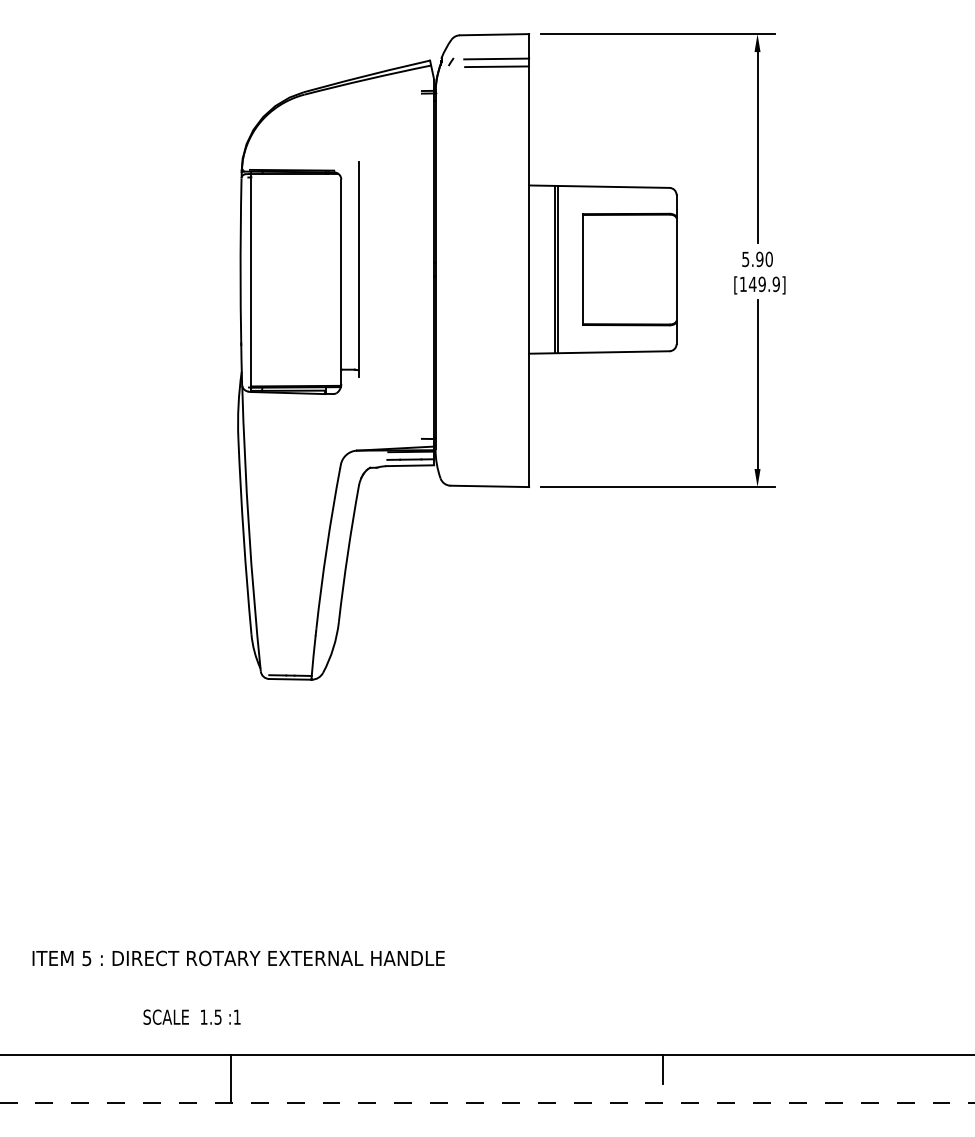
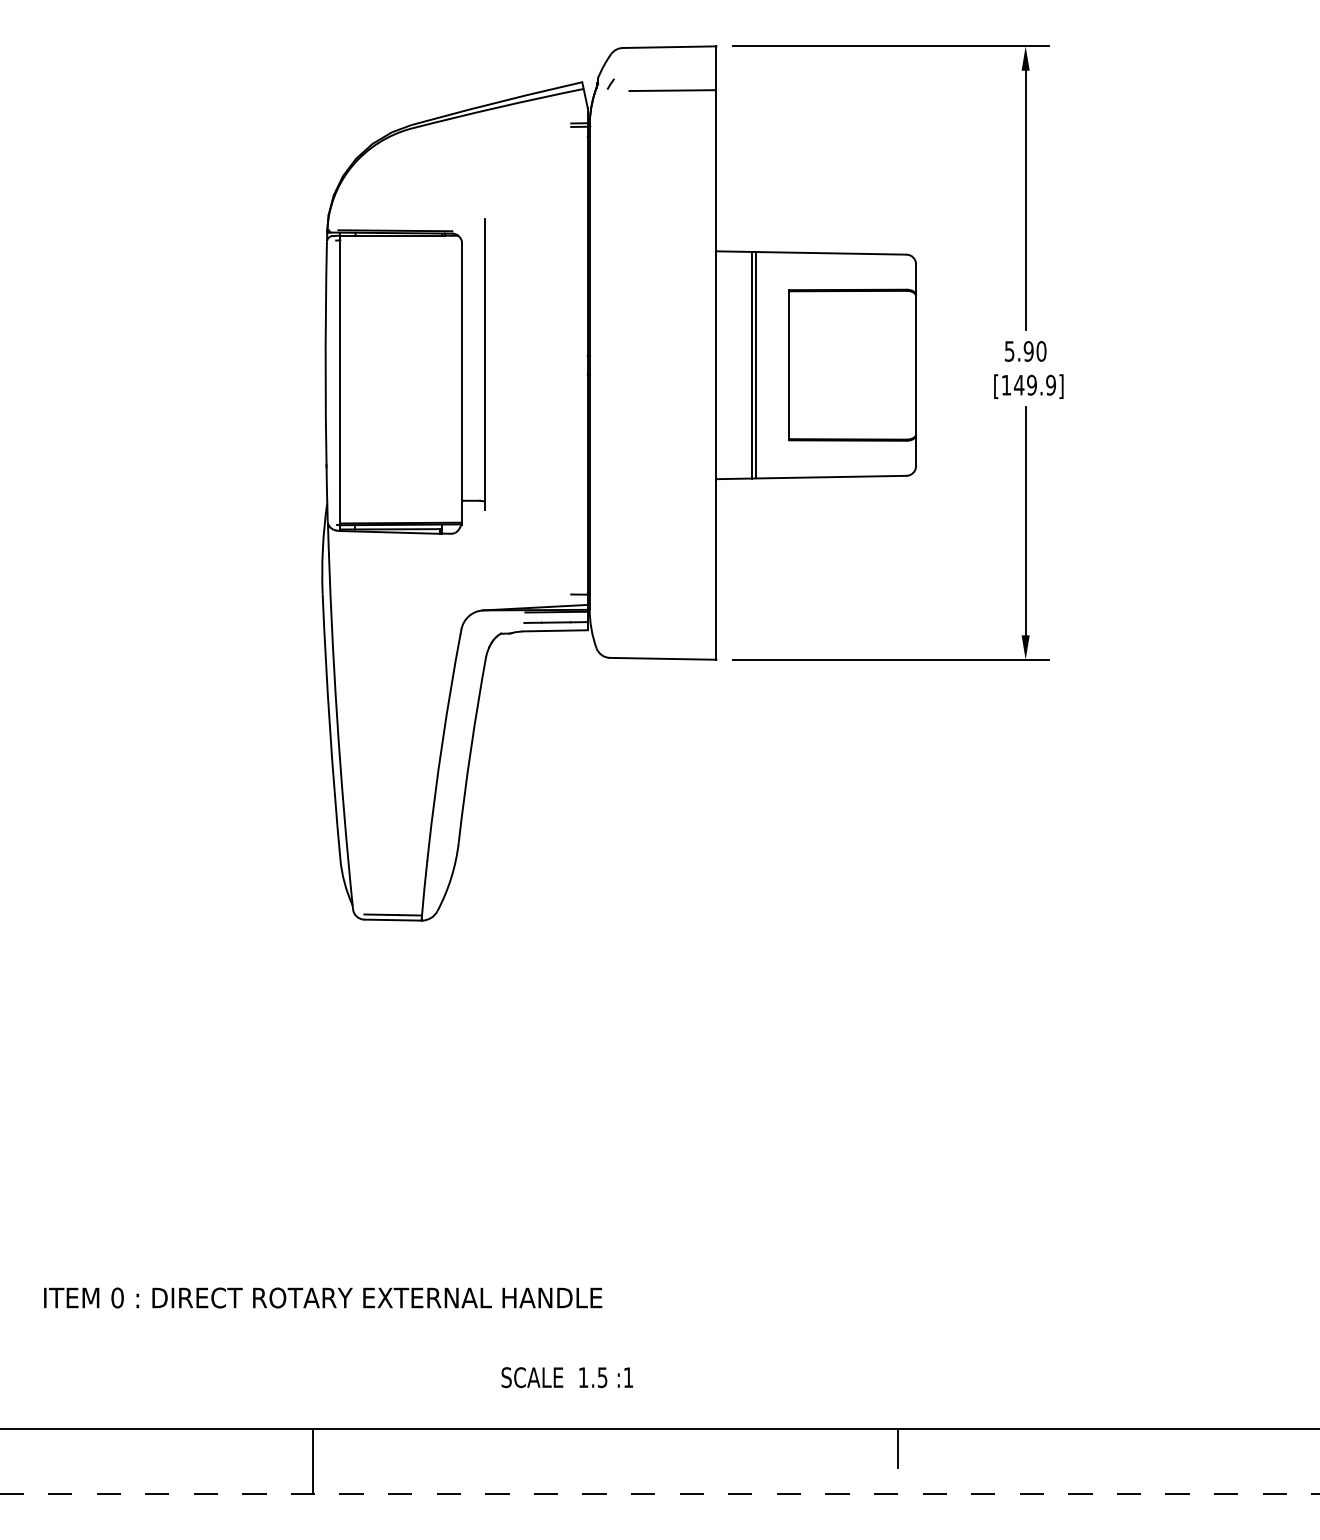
line: (496, 58) -> (672, 79), removed
text: (86, 958) -> (117, 1298), 5 -> 0
text: (191, 1016) -> (566, 1376), moved

